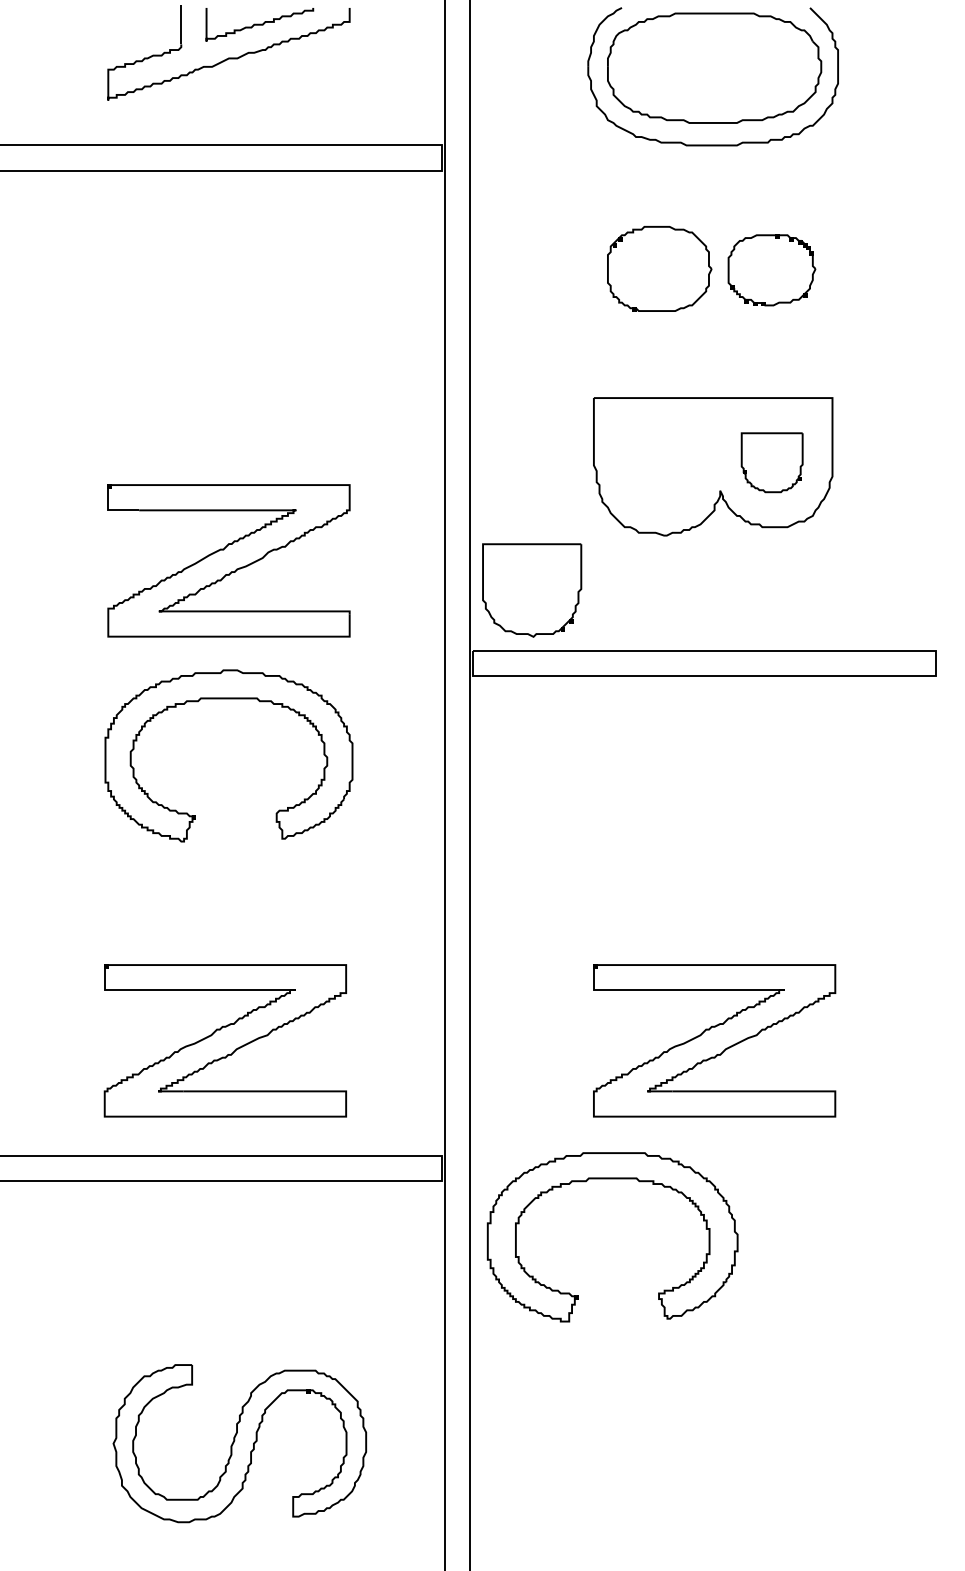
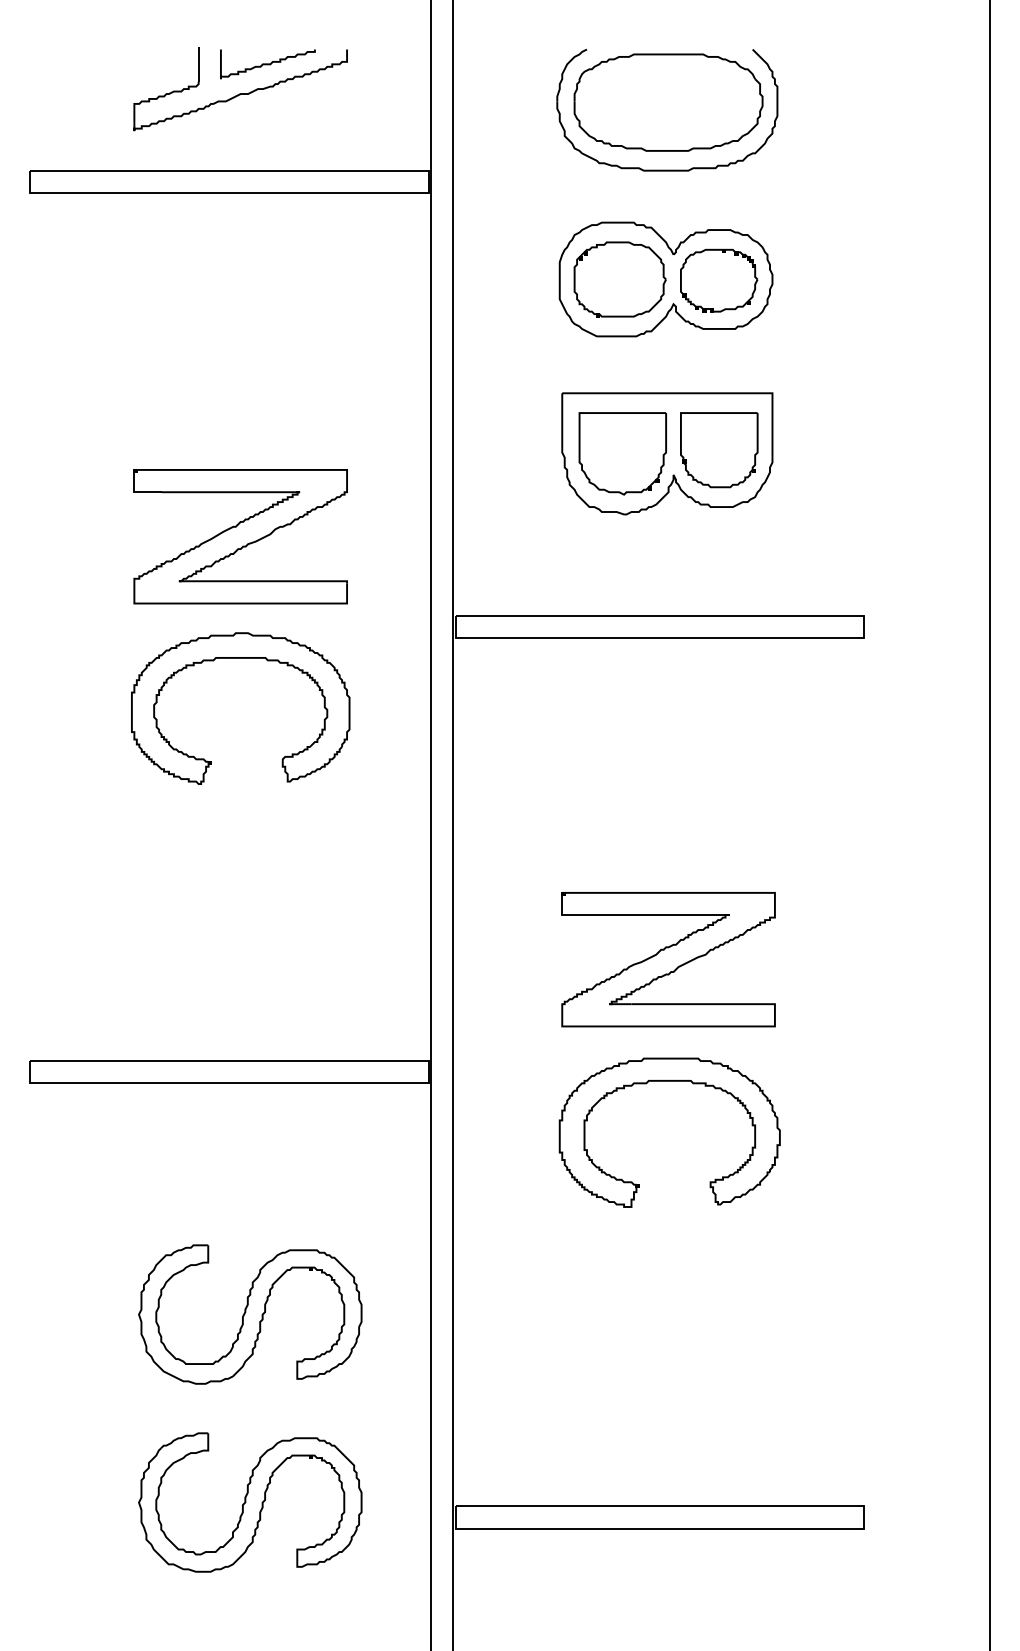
part: (711, 268) -> (665, 279), added
part: (772, 463) -> (719, 450), size x1.43
part: (531, 590) -> (622, 453), moved
part: (225, 1040) -> (237, 959), removed
part: (612, 1179) -> (669, 1081), moved

